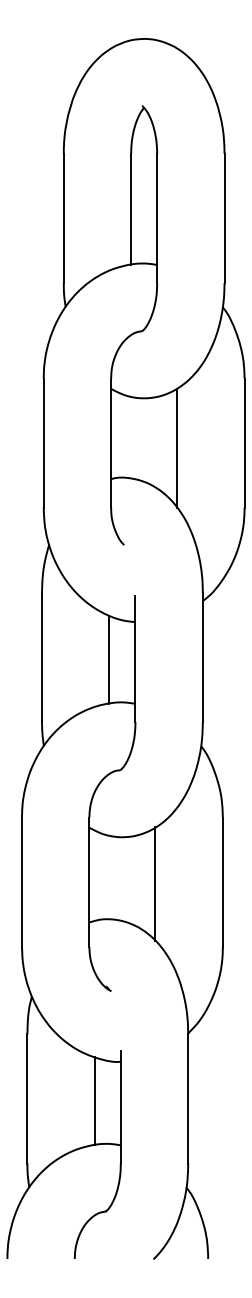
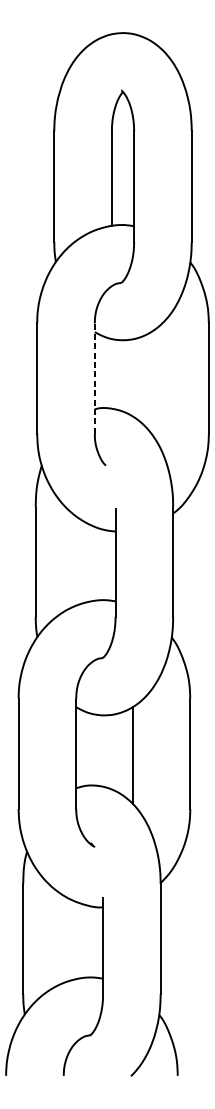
line: (111, 443) -> (95, 378), solid -> dashed
line: (177, 447) -> (151, 382), removed
line: (109, 659) -> (93, 563), removed
line: (94, 1101) -> (80, 941), removed

